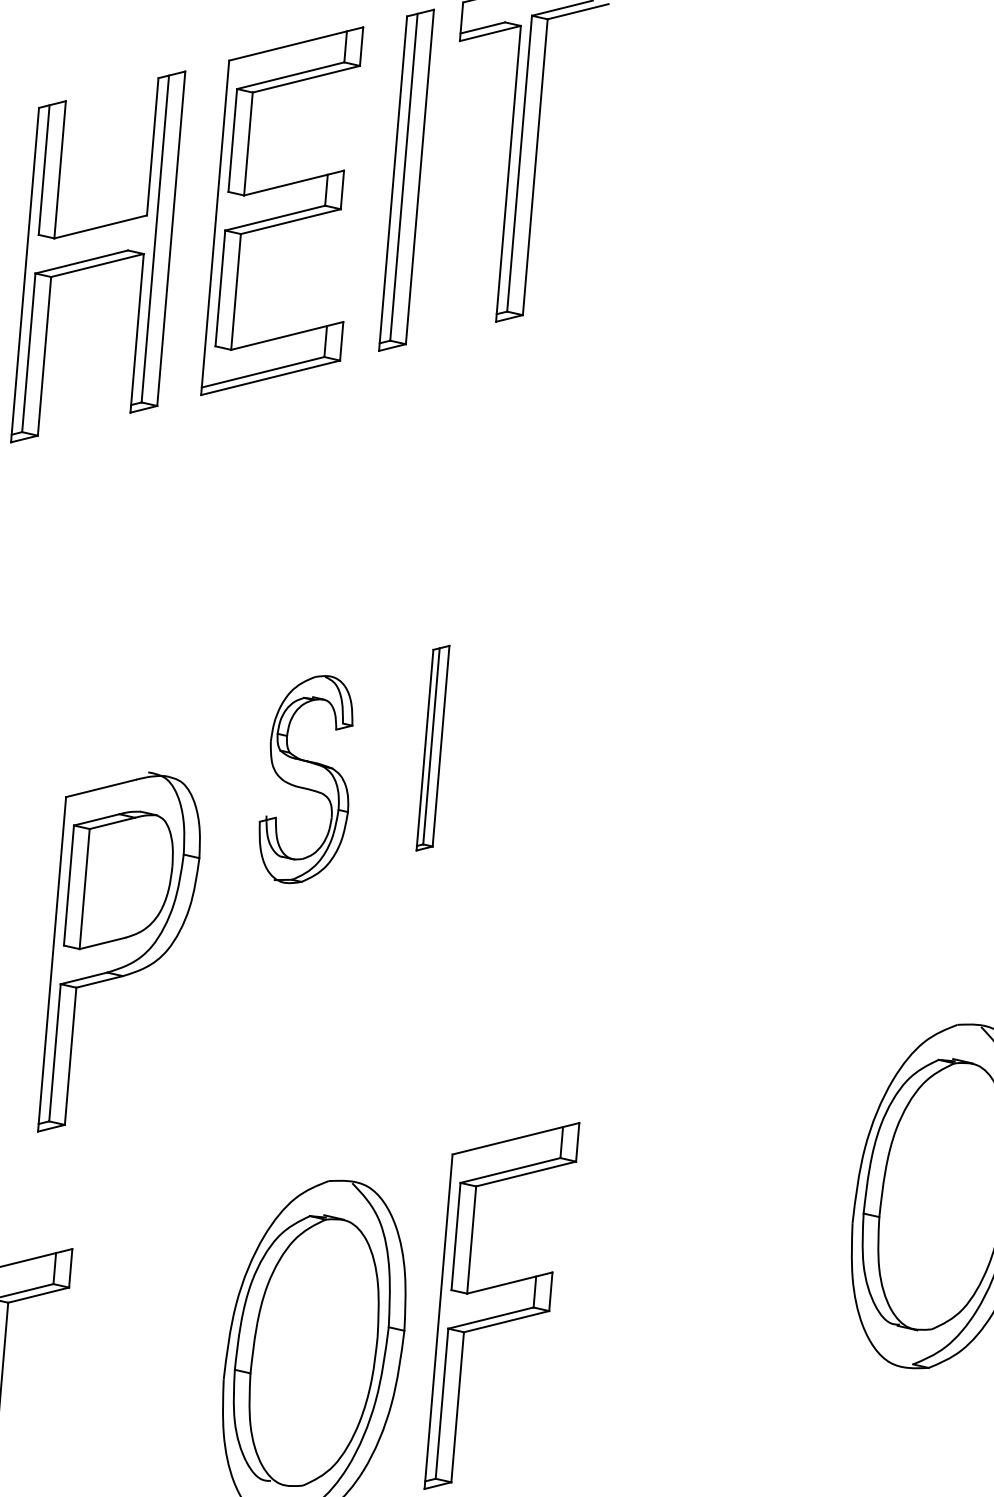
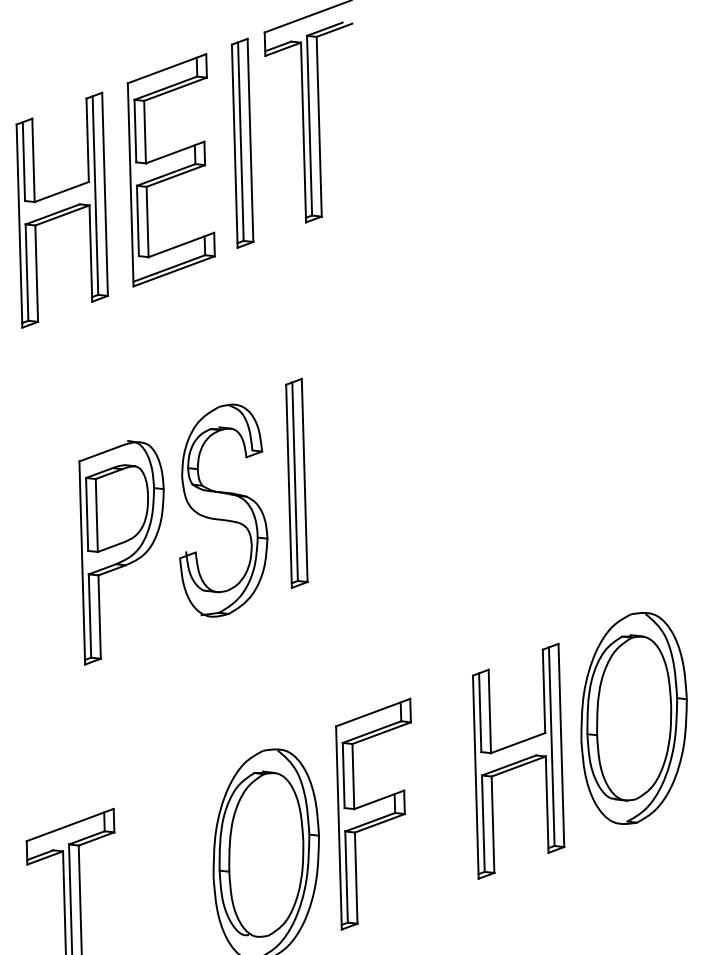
part: (432, 746) -> (296, 482), size x1.67
part: (307, 779) -> (223, 510), size x1.67
part: (118, 954) -> (121, 552), moved
part: (745, 1244) -> (518, 760), added

